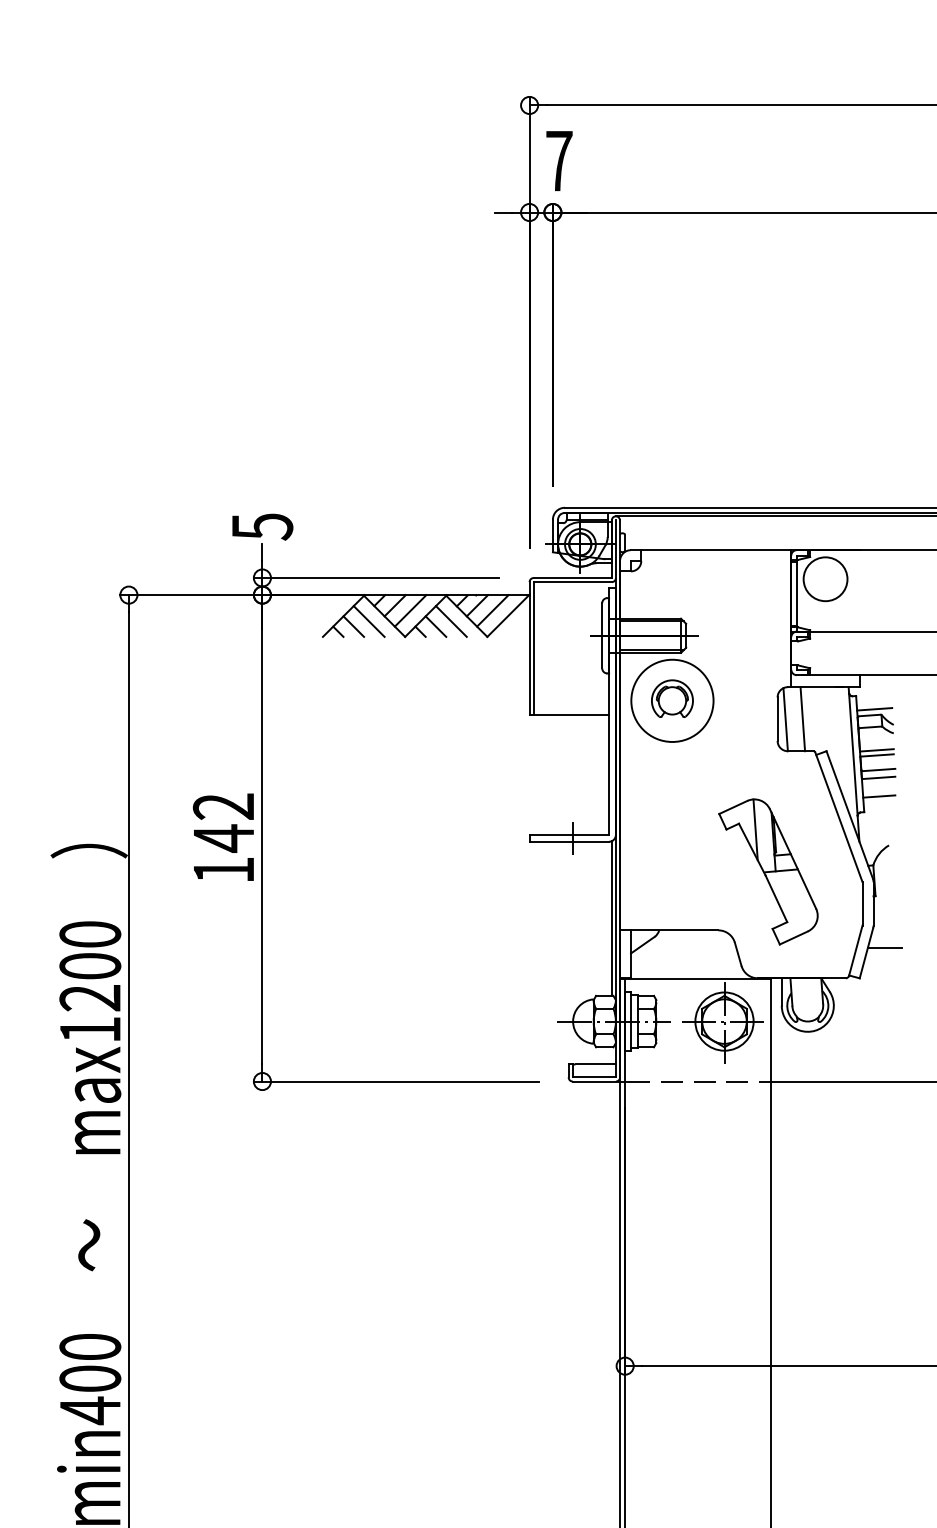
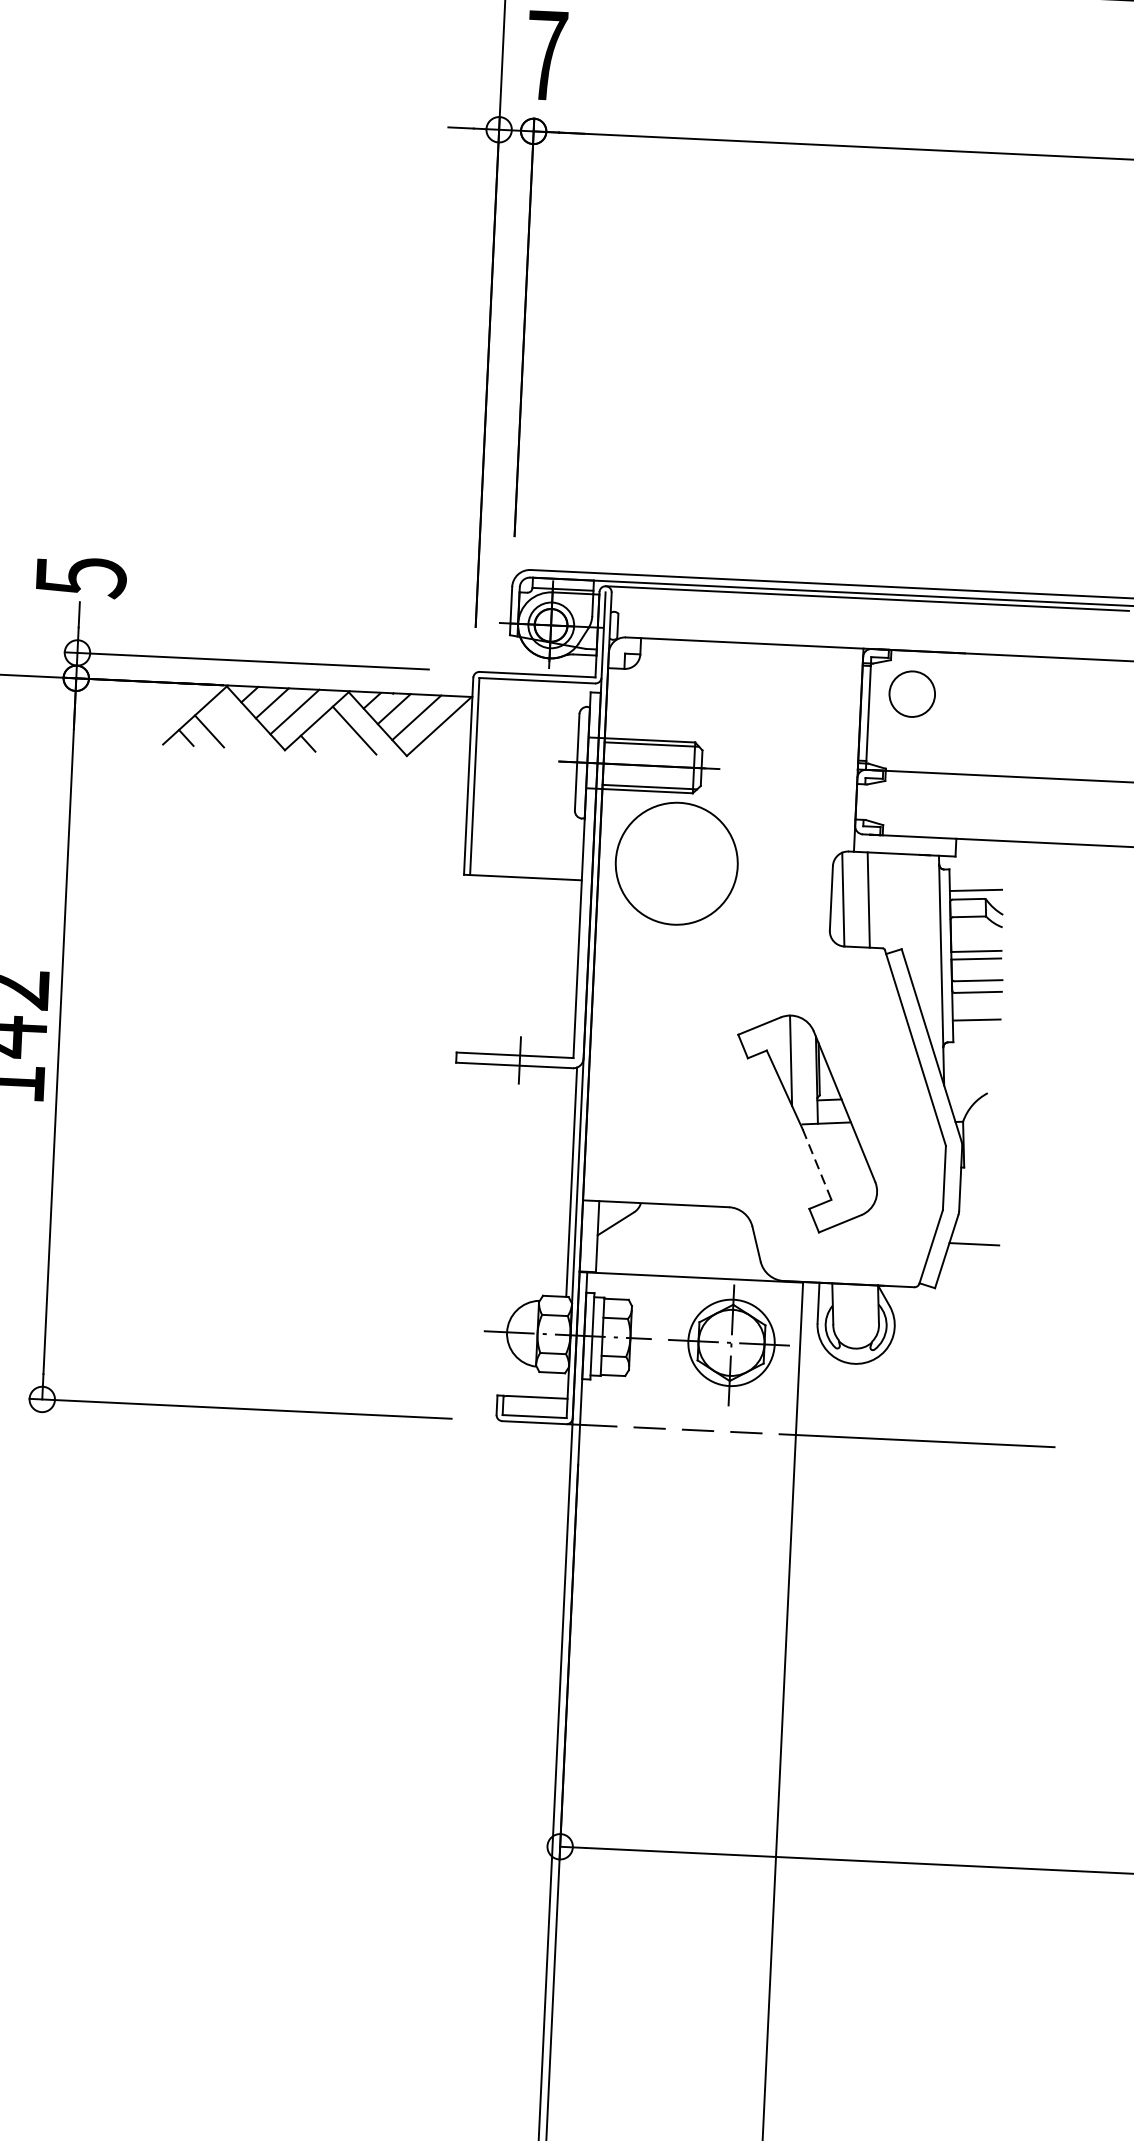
circle: (825, 579) -> (912, 694), size x0.7
line: (368, 621) -> (231, 724), removed
line: (435, 626) -> (330, 736), removed
part: (672, 698) -> (677, 860), removed
line: (776, 898) -> (817, 1164), solid -> dashed

